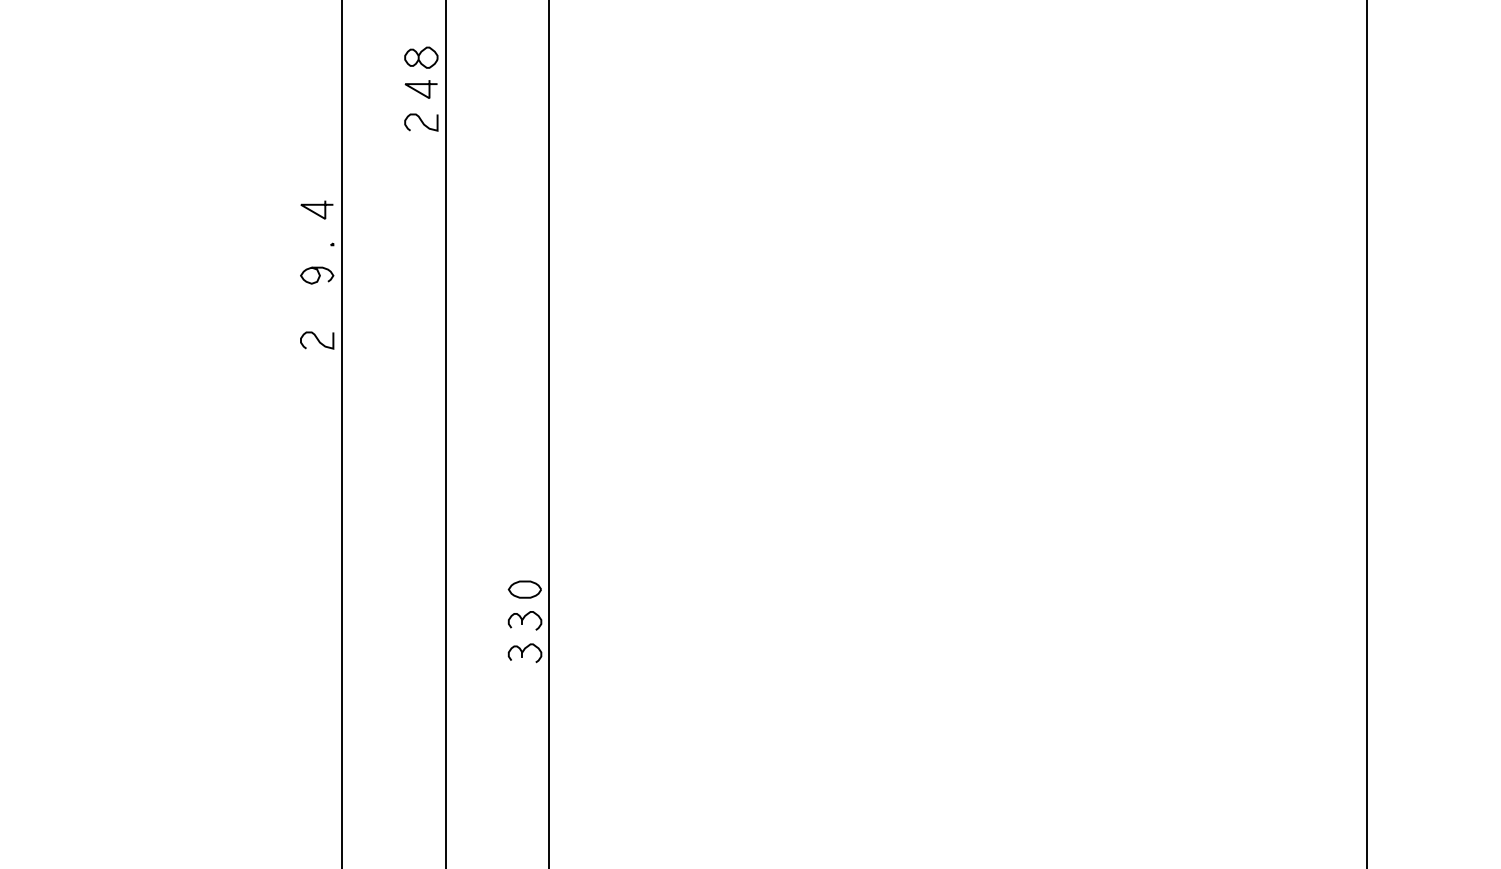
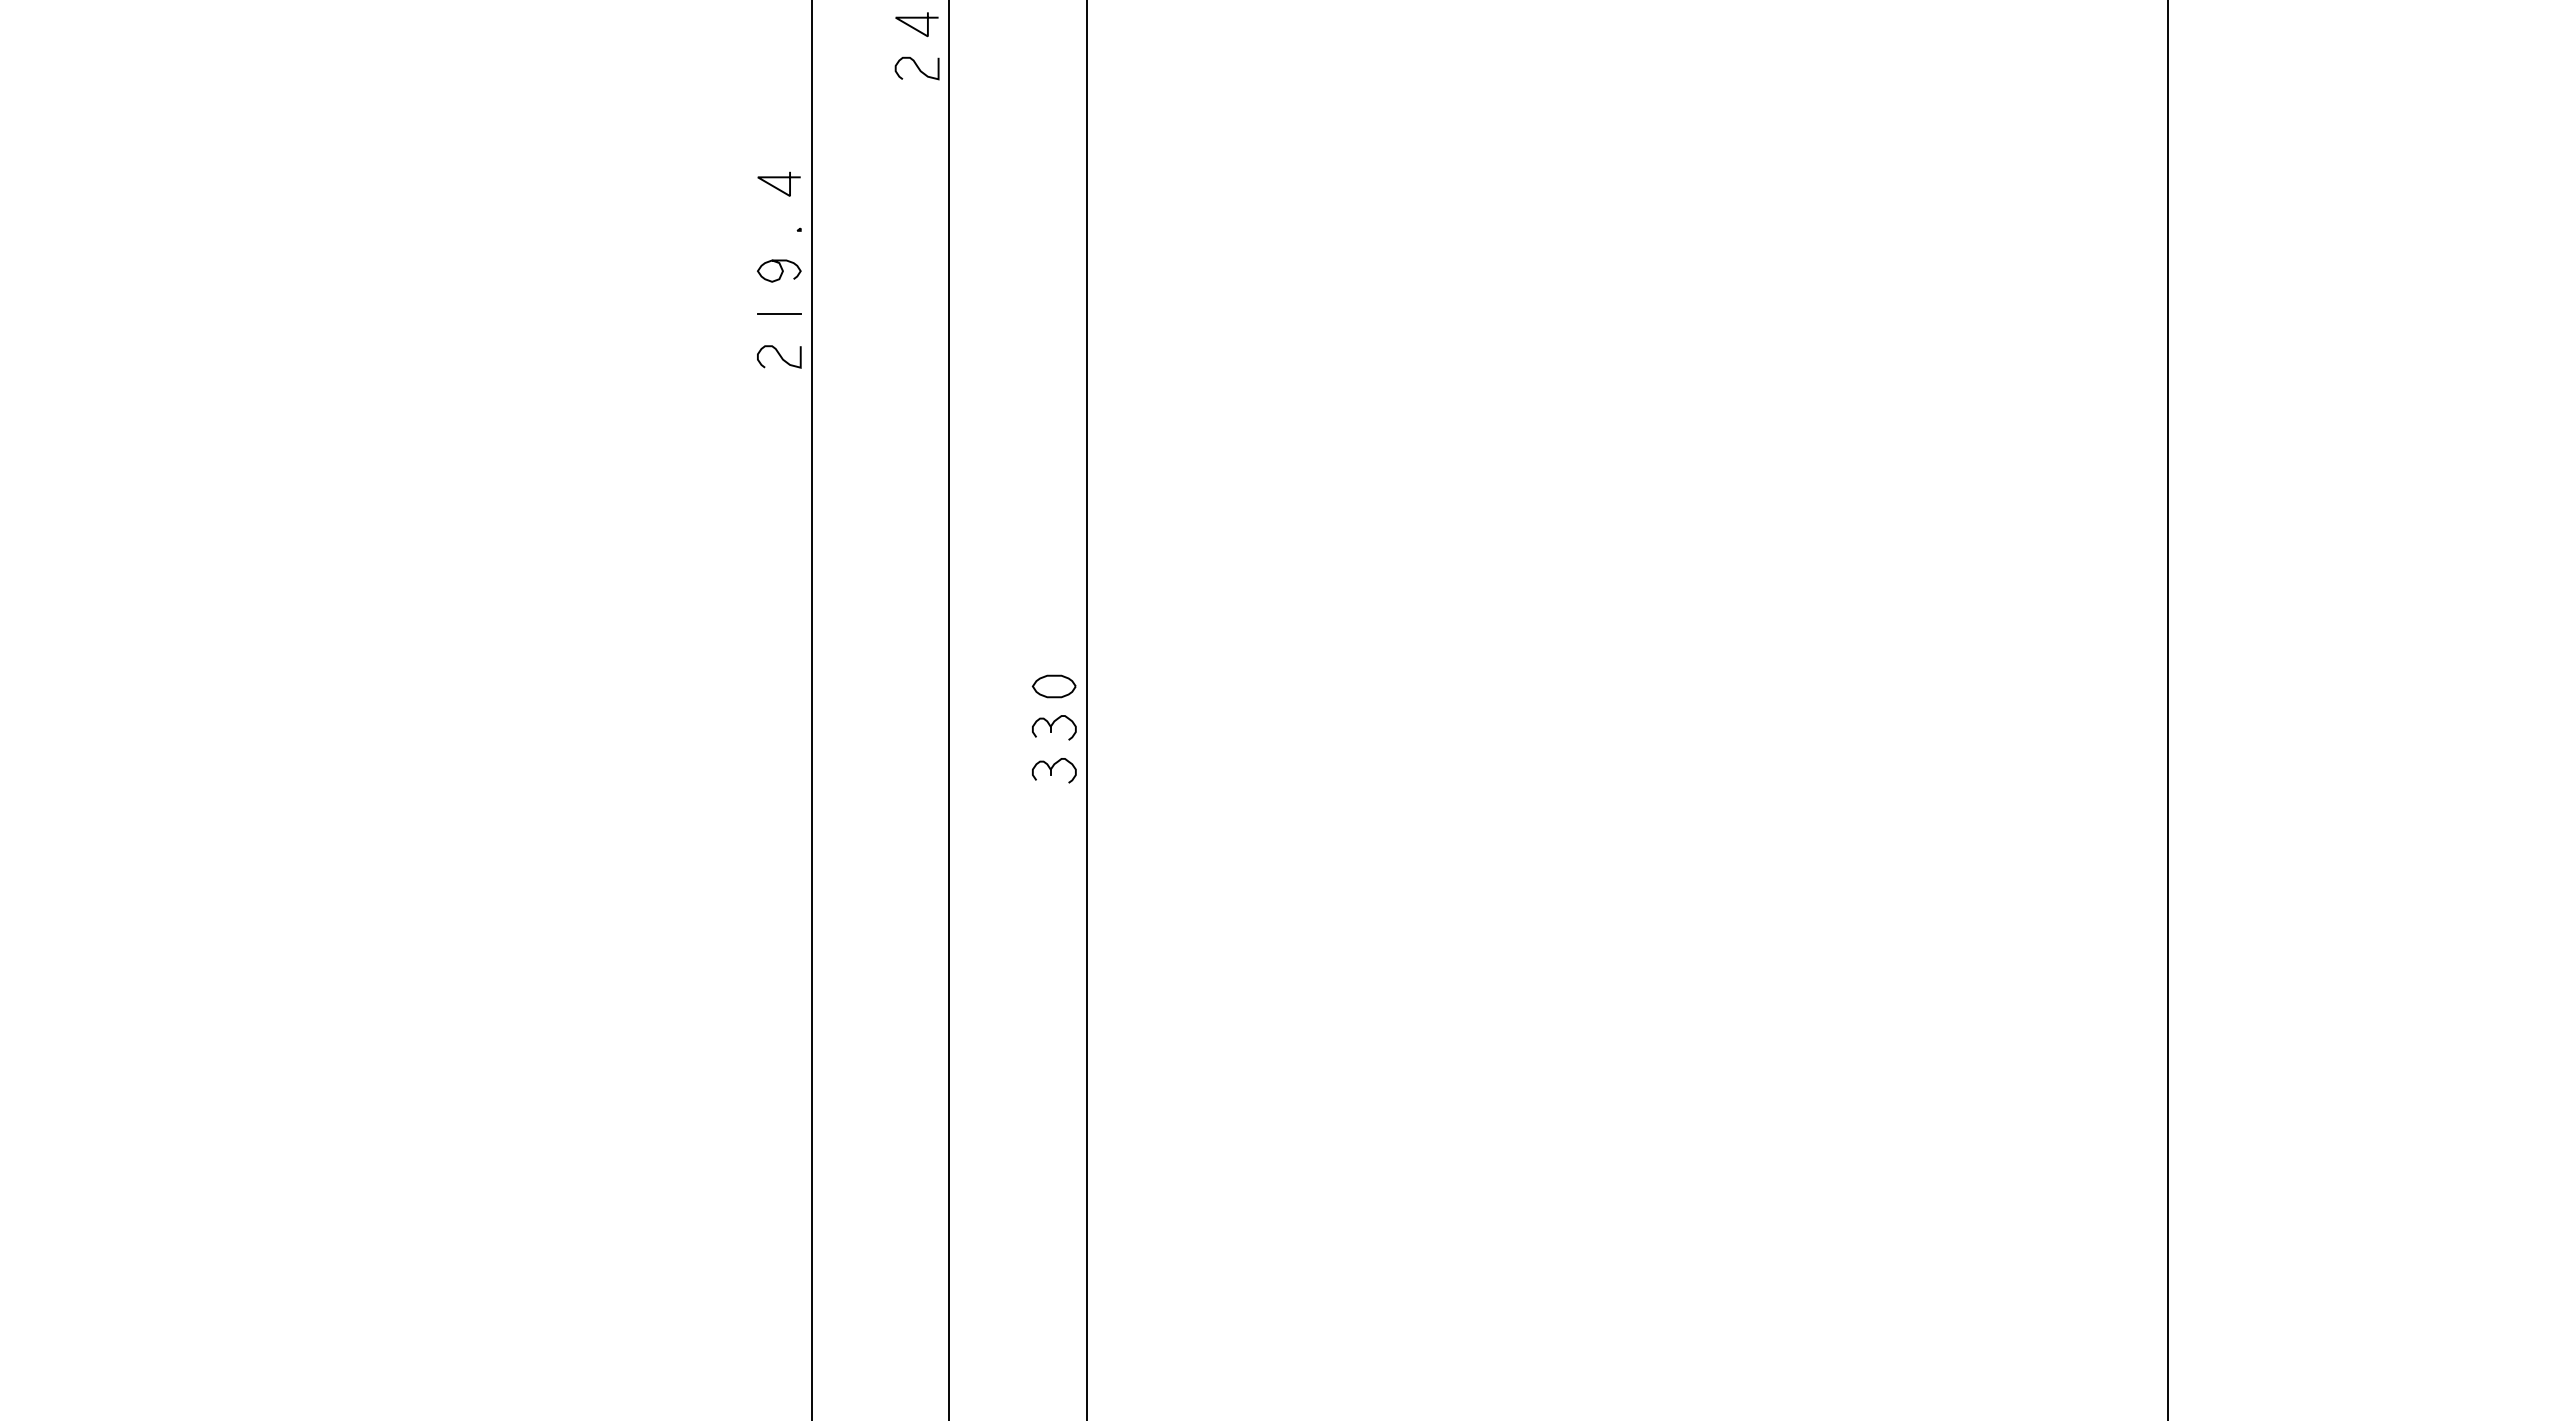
line: (316, 308) -> (778, 314), added

